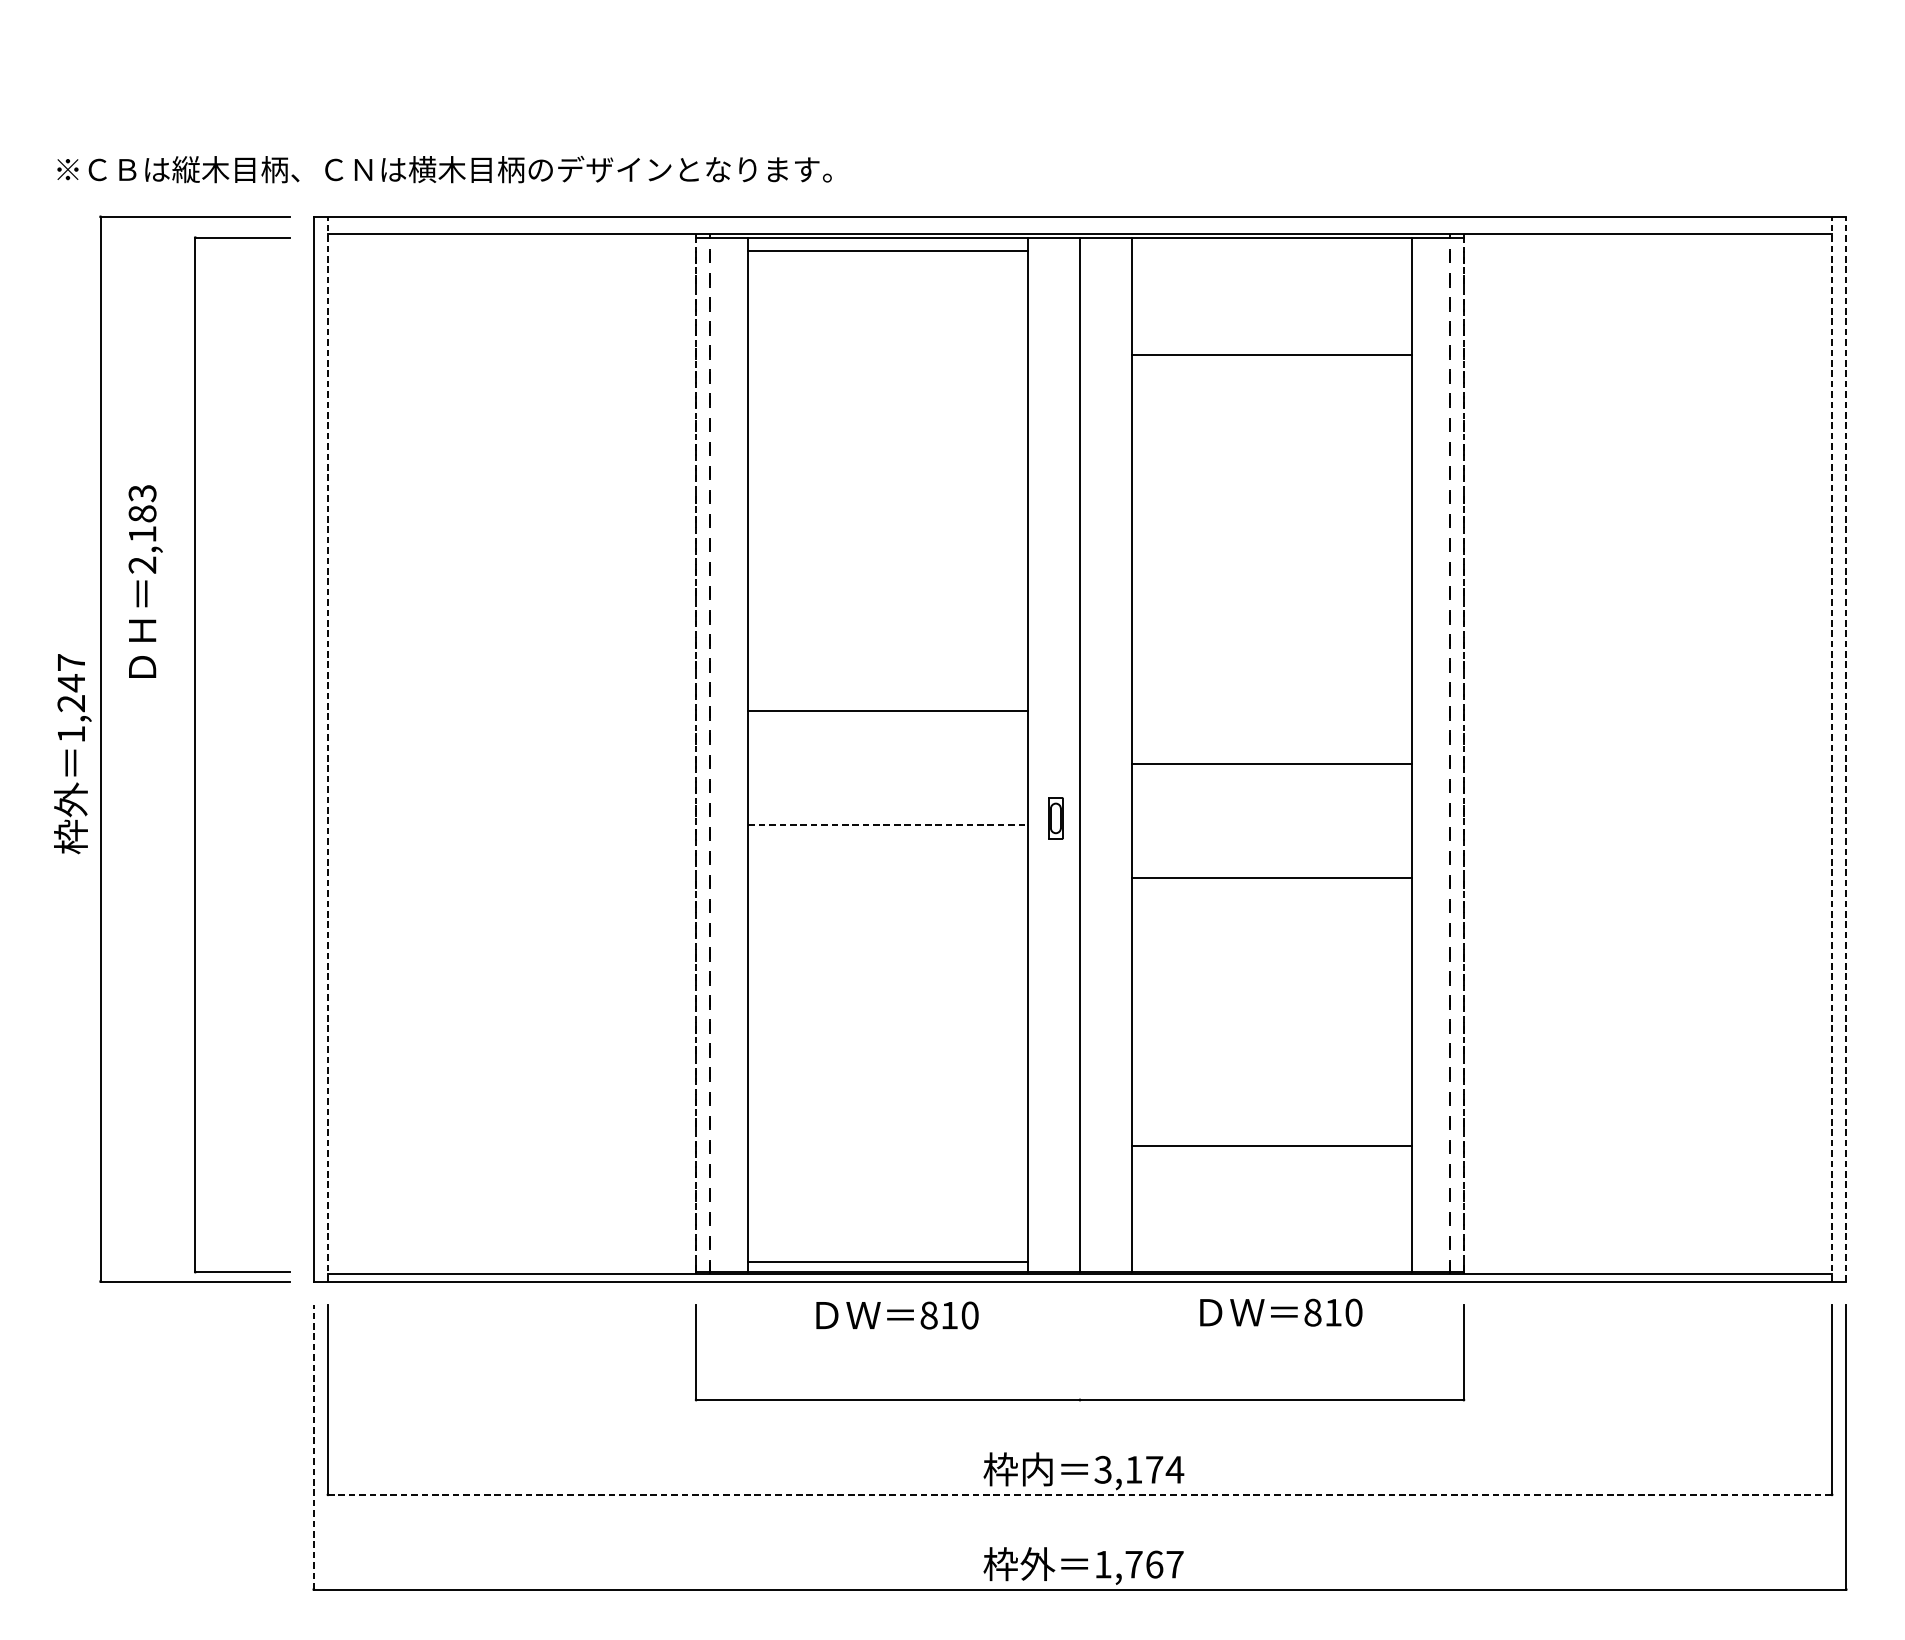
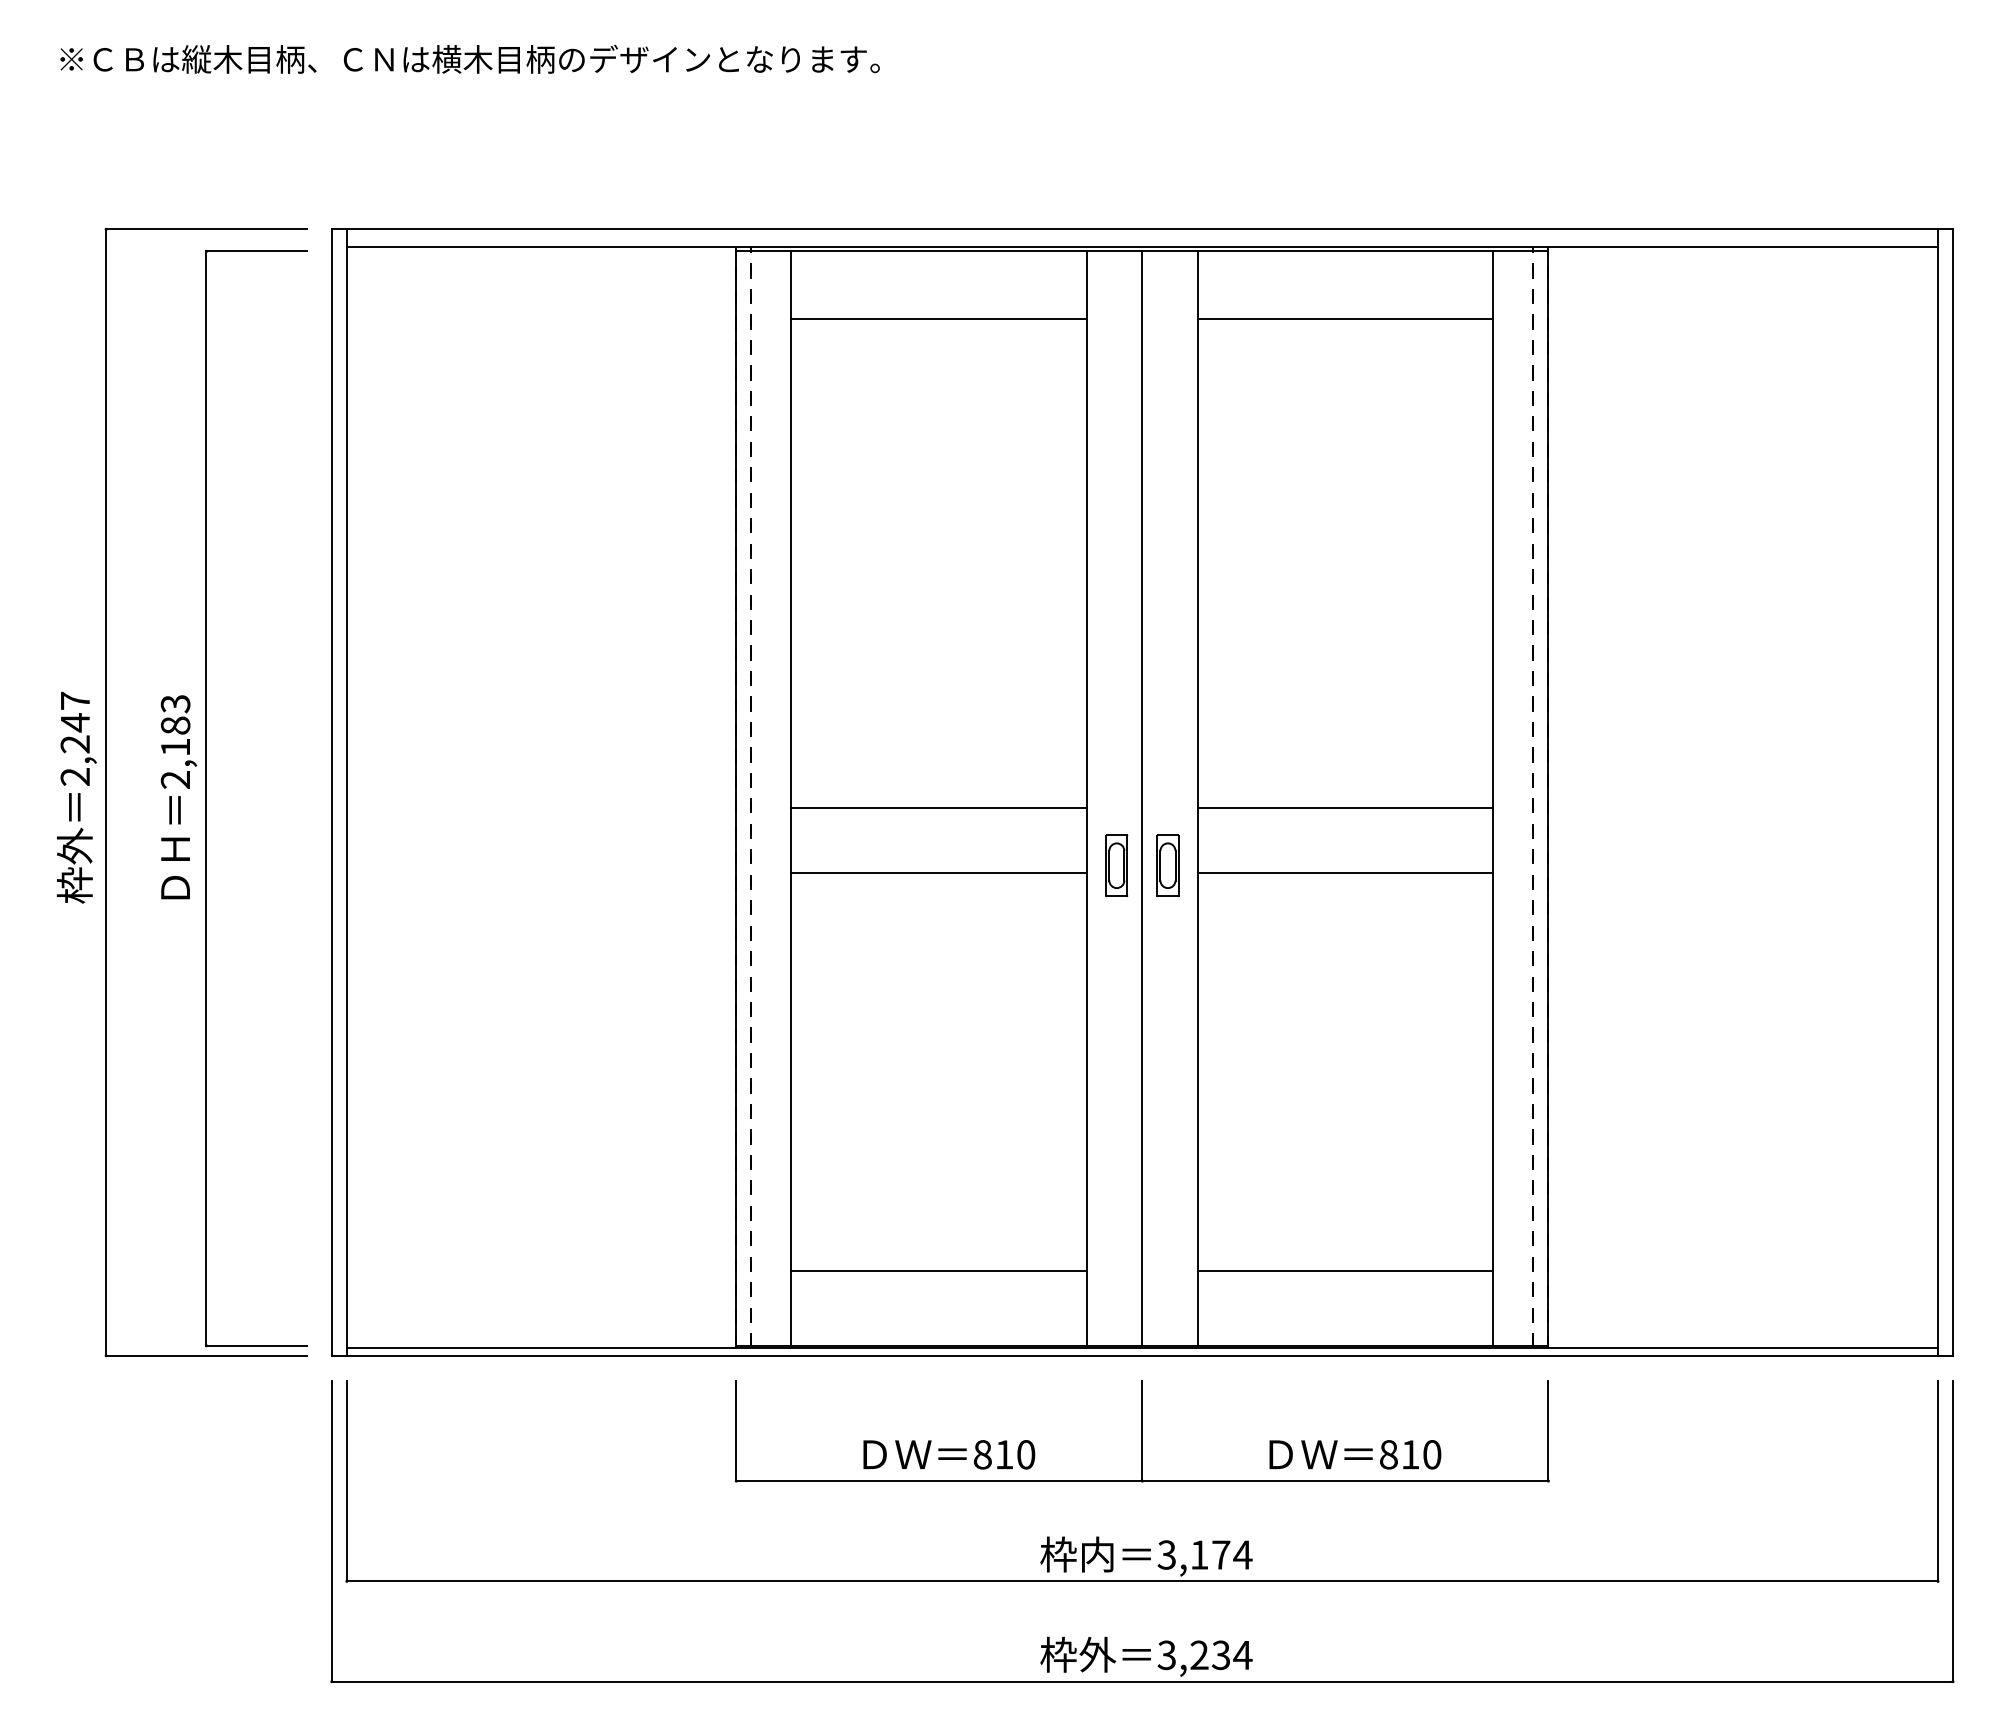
text: (443, 168) -> (469, 58), moved
line: (888, 250) -> (939, 319), moved
line: (1271, 354) -> (1345, 319), moved
text: (145, 581) -> (178, 797), moved
line: (888, 710) -> (939, 807), moved
text: (70, 733) -> (74, 776), 1,247 -> 2,247
line: (327, 749) -> (346, 792), dashed -> solid
line: (1832, 749) -> (1938, 792), dashed -> solid
line: (1846, 749) -> (1953, 792), dashed -> solid
line: (696, 754) -> (736, 798), dashed -> solid
line: (1463, 754) -> (1548, 798), dashed -> solid
part: (1055, 818) -> (1116, 865), size x1.43
part: (1103, 818) -> (1167, 865), added
line: (888, 825) -> (939, 873), dashed -> solid
line: (1271, 878) -> (1345, 873), moved
line: (1271, 1146) -> (1345, 1270), moved
line: (888, 1262) -> (939, 1270), moved
text: (1281, 1312) -> (1355, 1454), moved
text: (897, 1315) -> (949, 1454), moved
line: (1080, 1352) -> (1142, 1430), added
line: (313, 1446) -> (331, 1530), dashed -> solid
line: (1080, 1494) -> (1142, 1581), dashed -> solid
text: (1138, 1564) -> (1204, 1655), 1,767 -> 3,234

